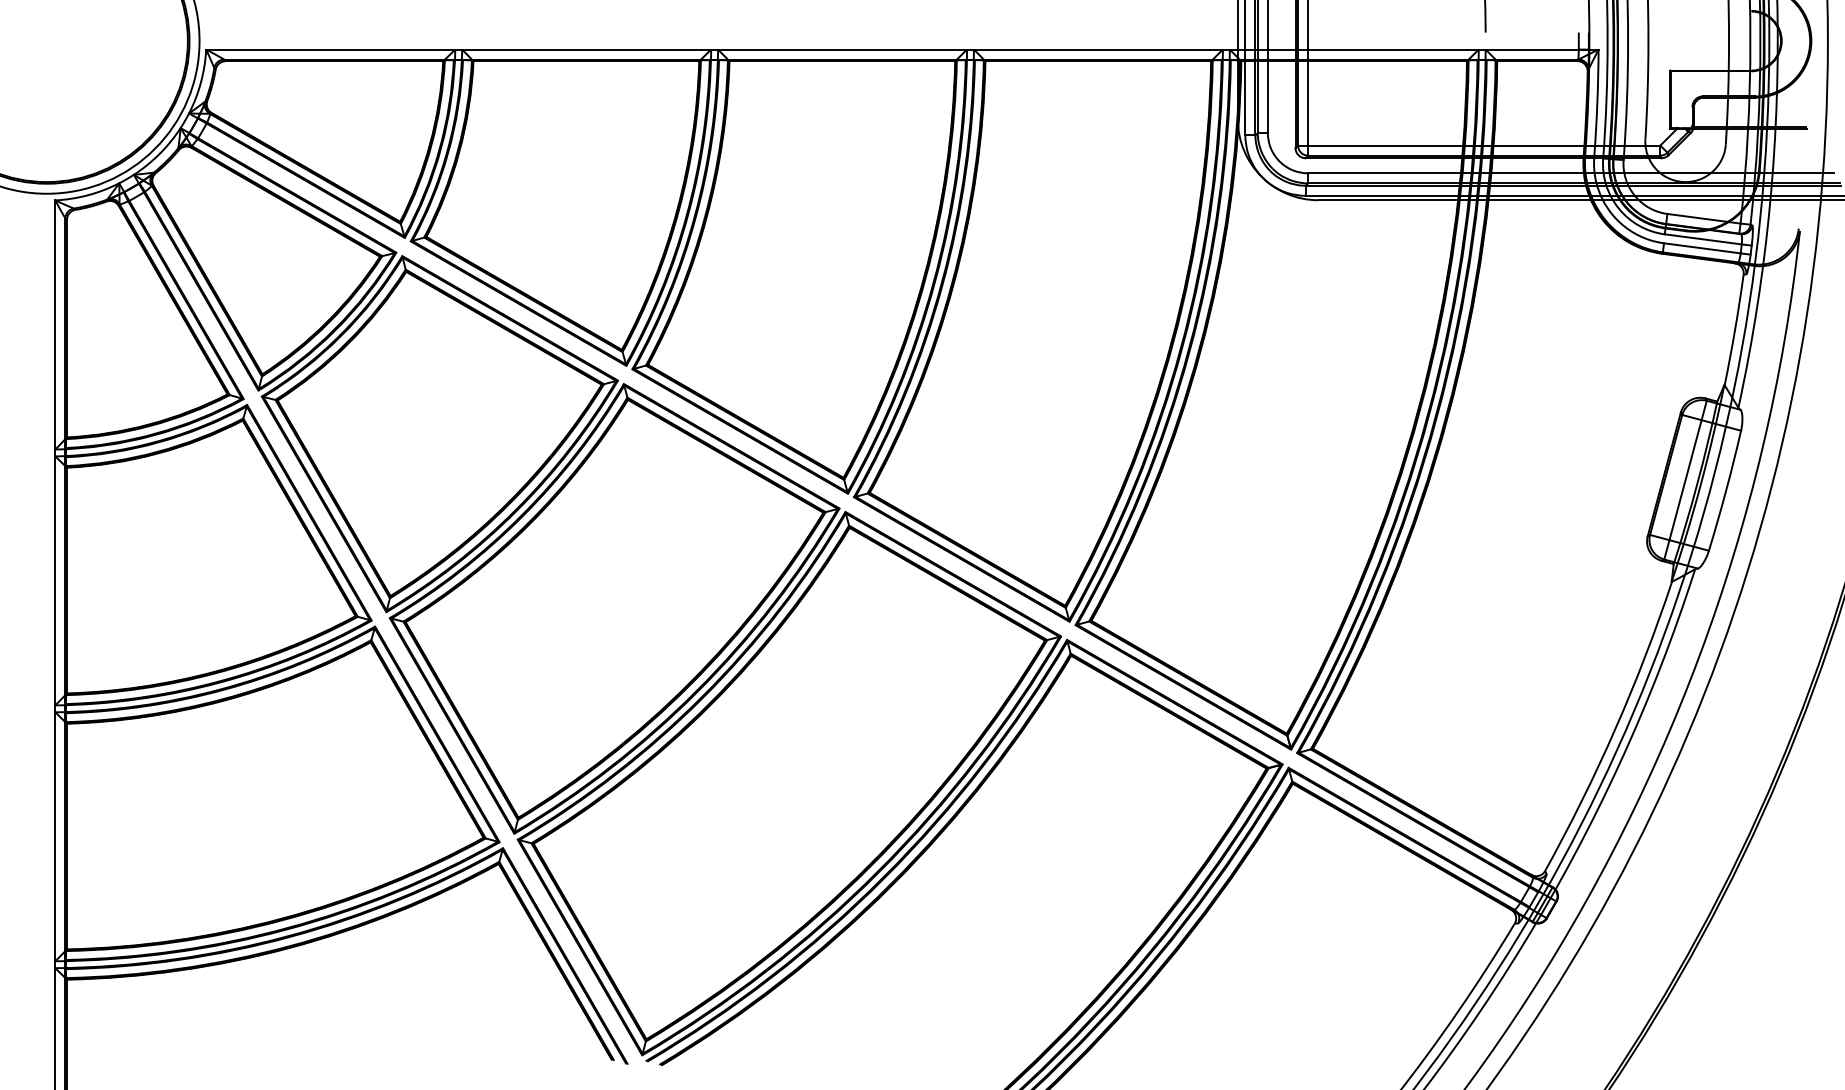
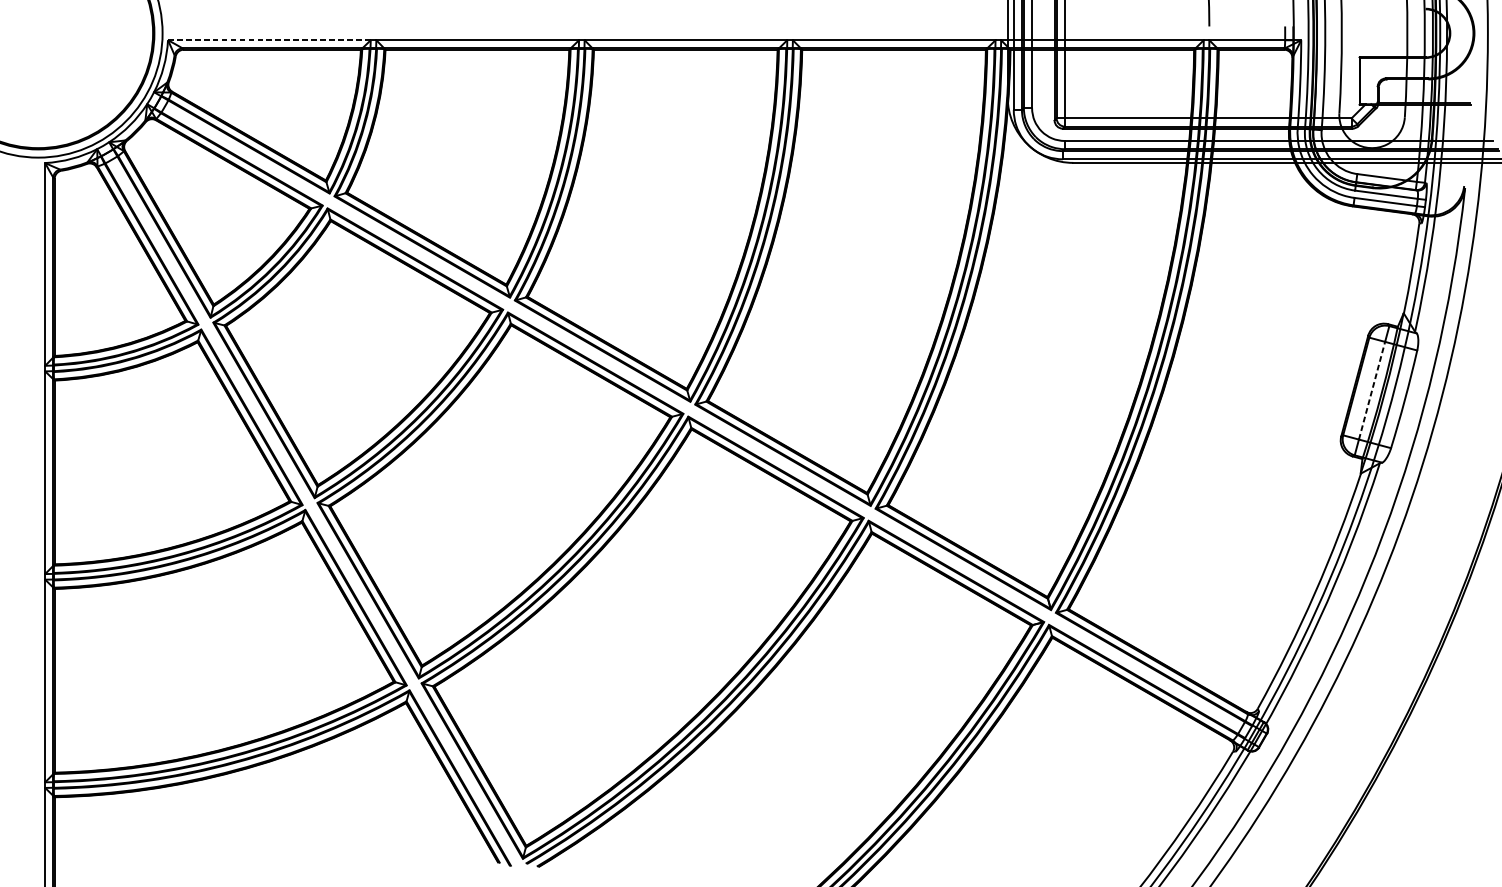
line: (330, 49) -> (269, 40), solid -> dashed
line: (1685, 479) -> (1372, 390), solid -> dashed

